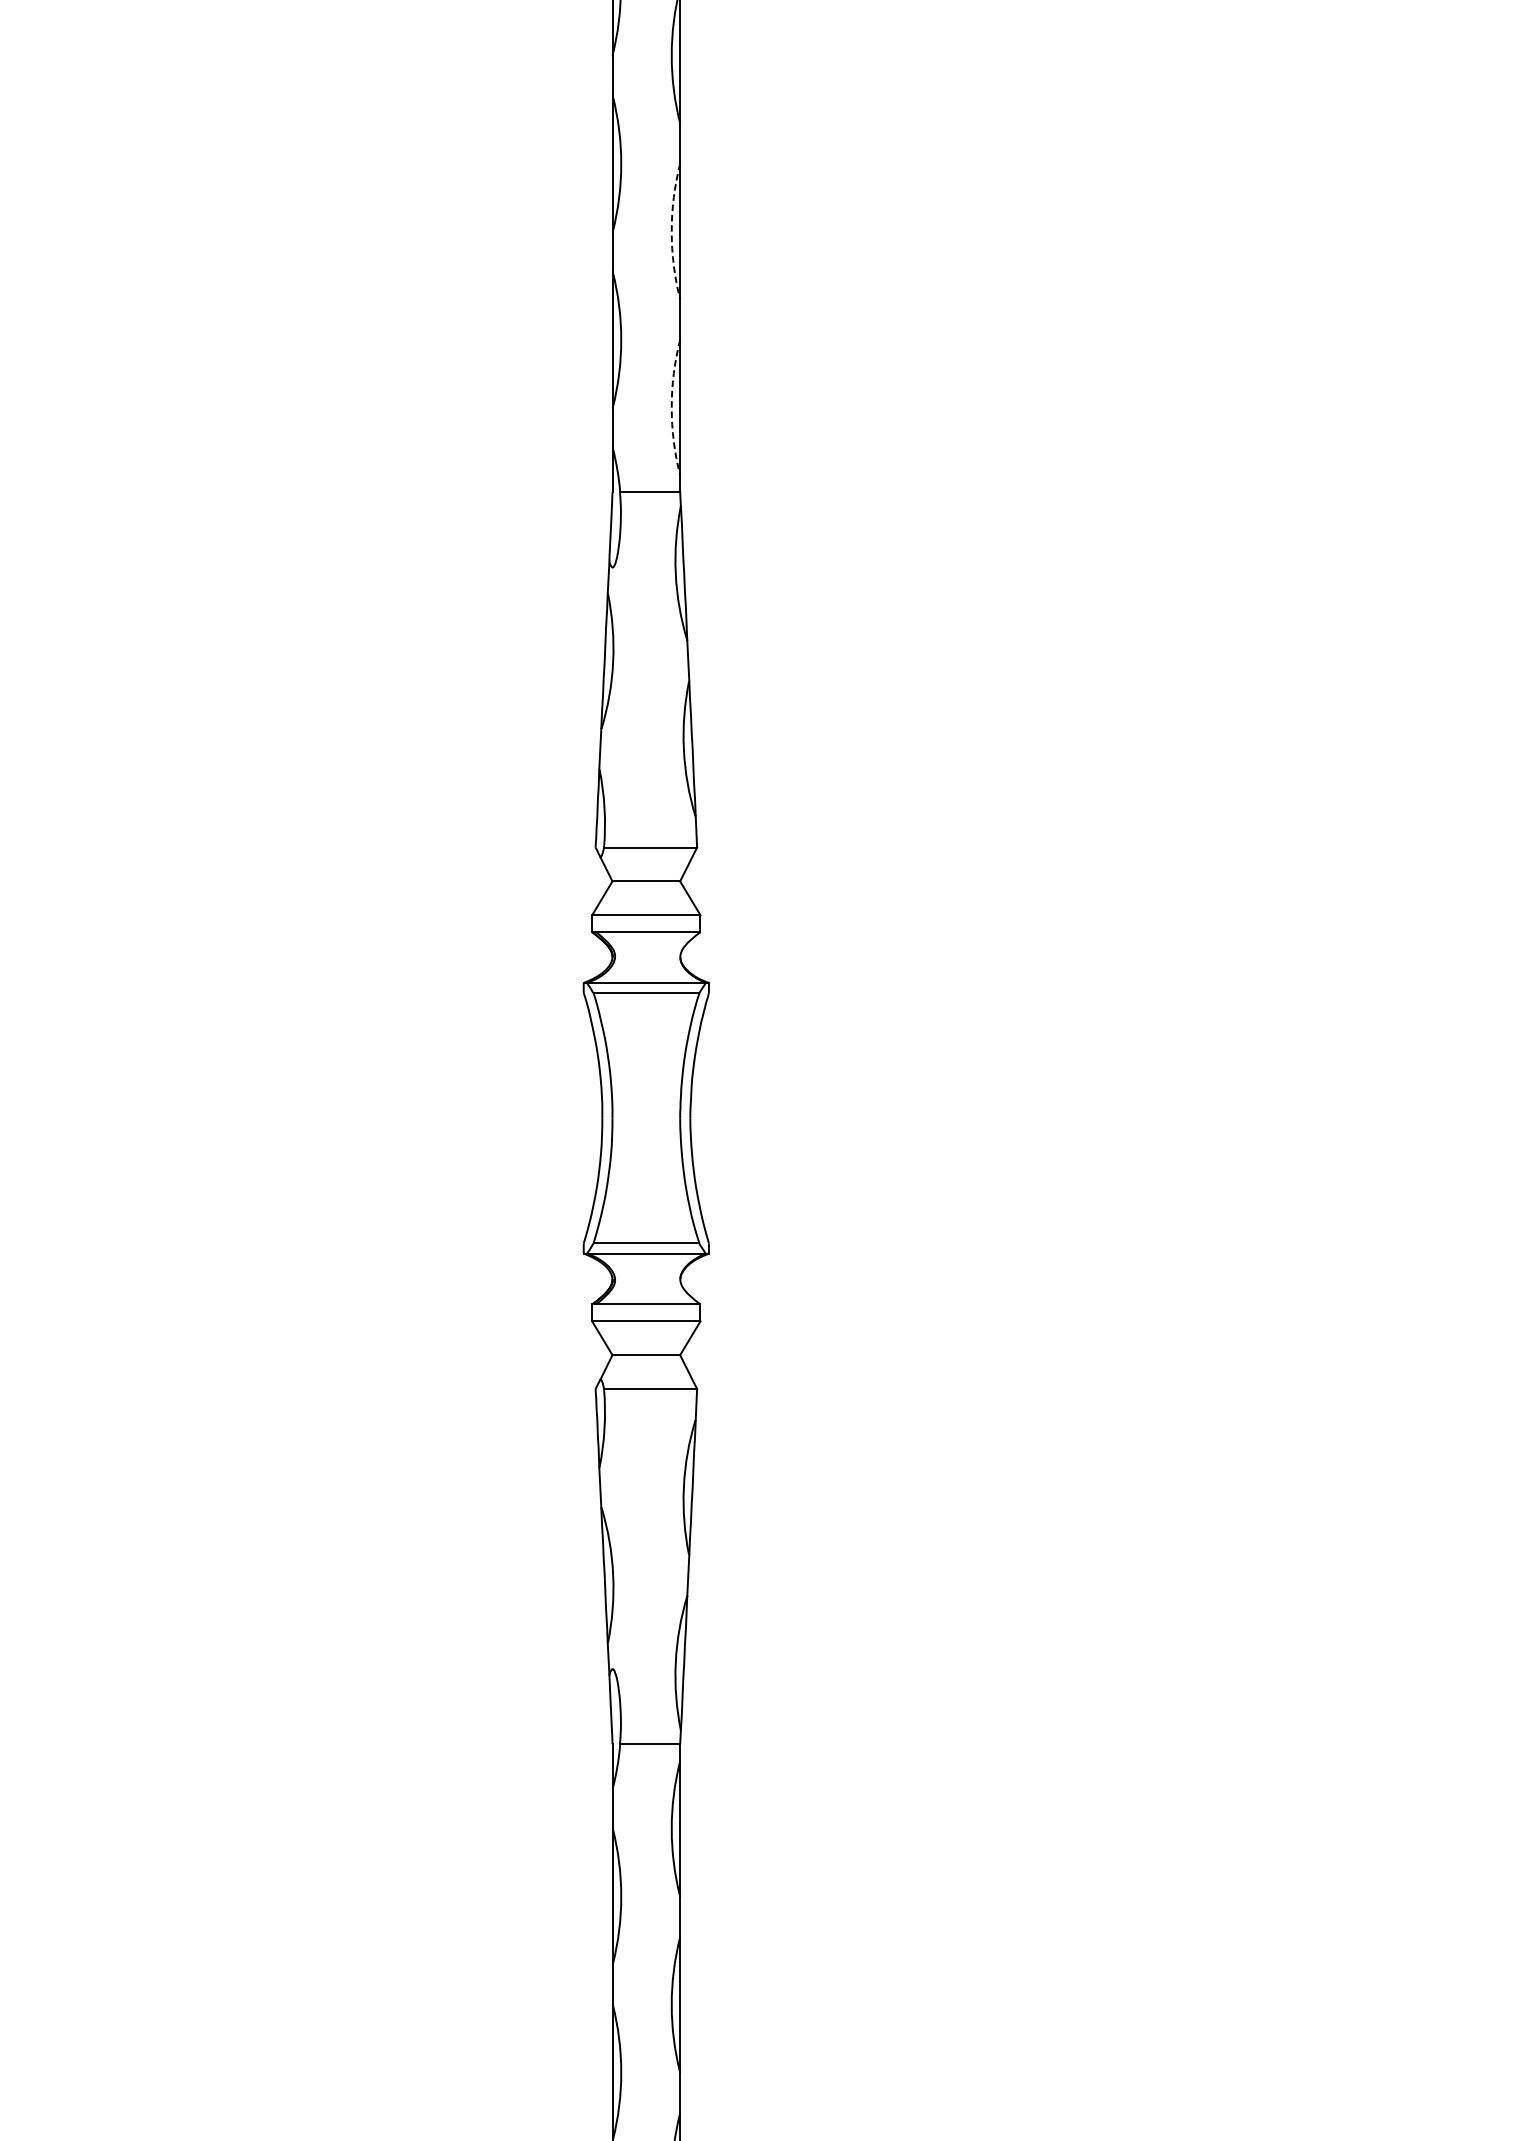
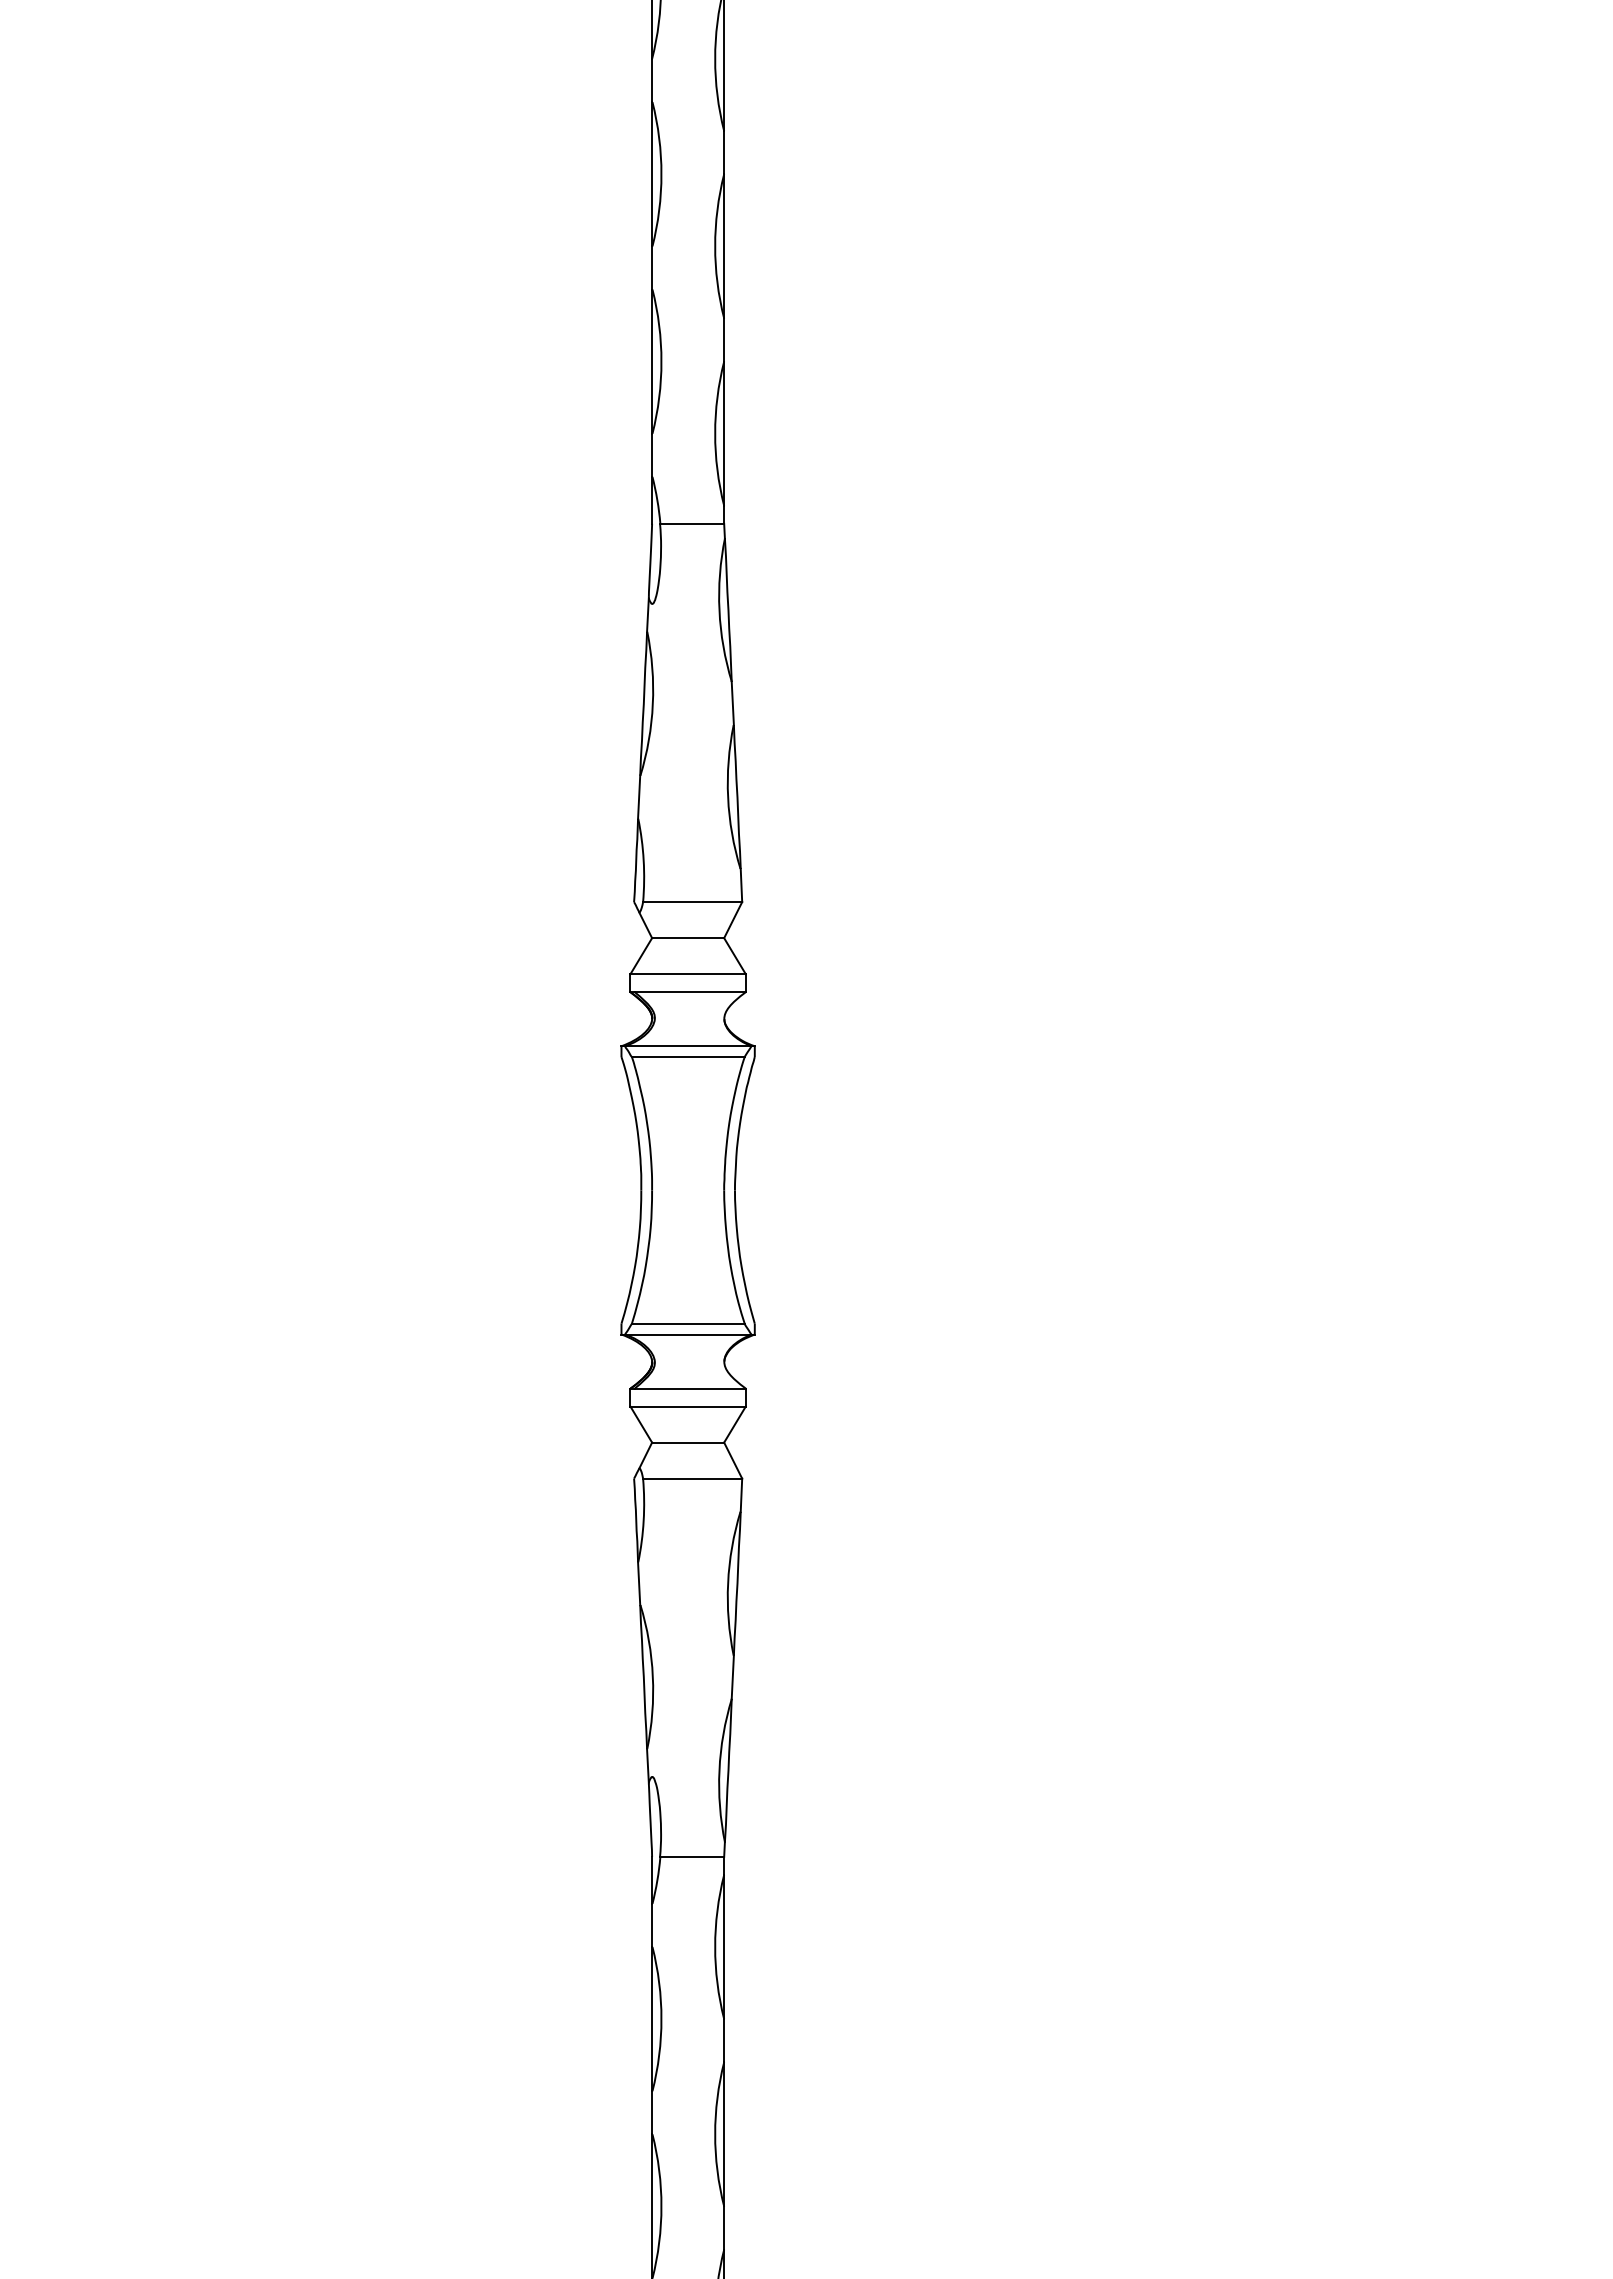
arc: (672, 231) -> (715, 246), dashed -> solid
arc: (672, 407) -> (715, 433), dashed -> solid

